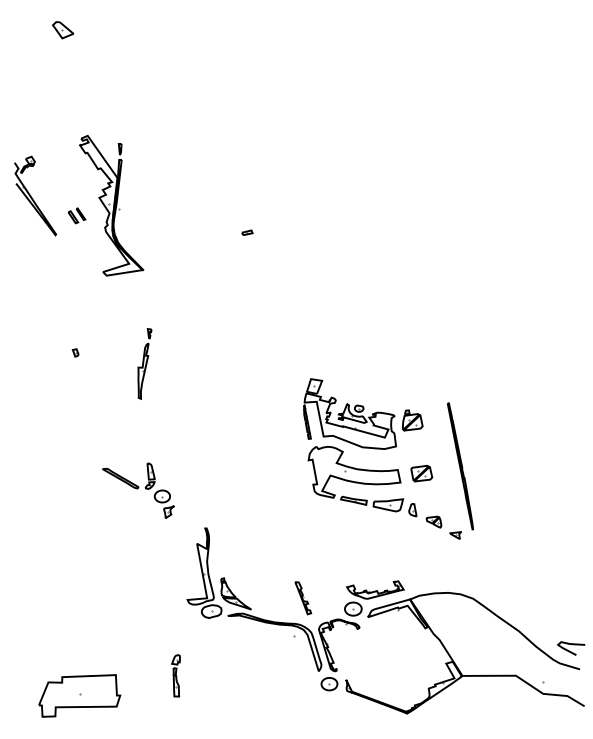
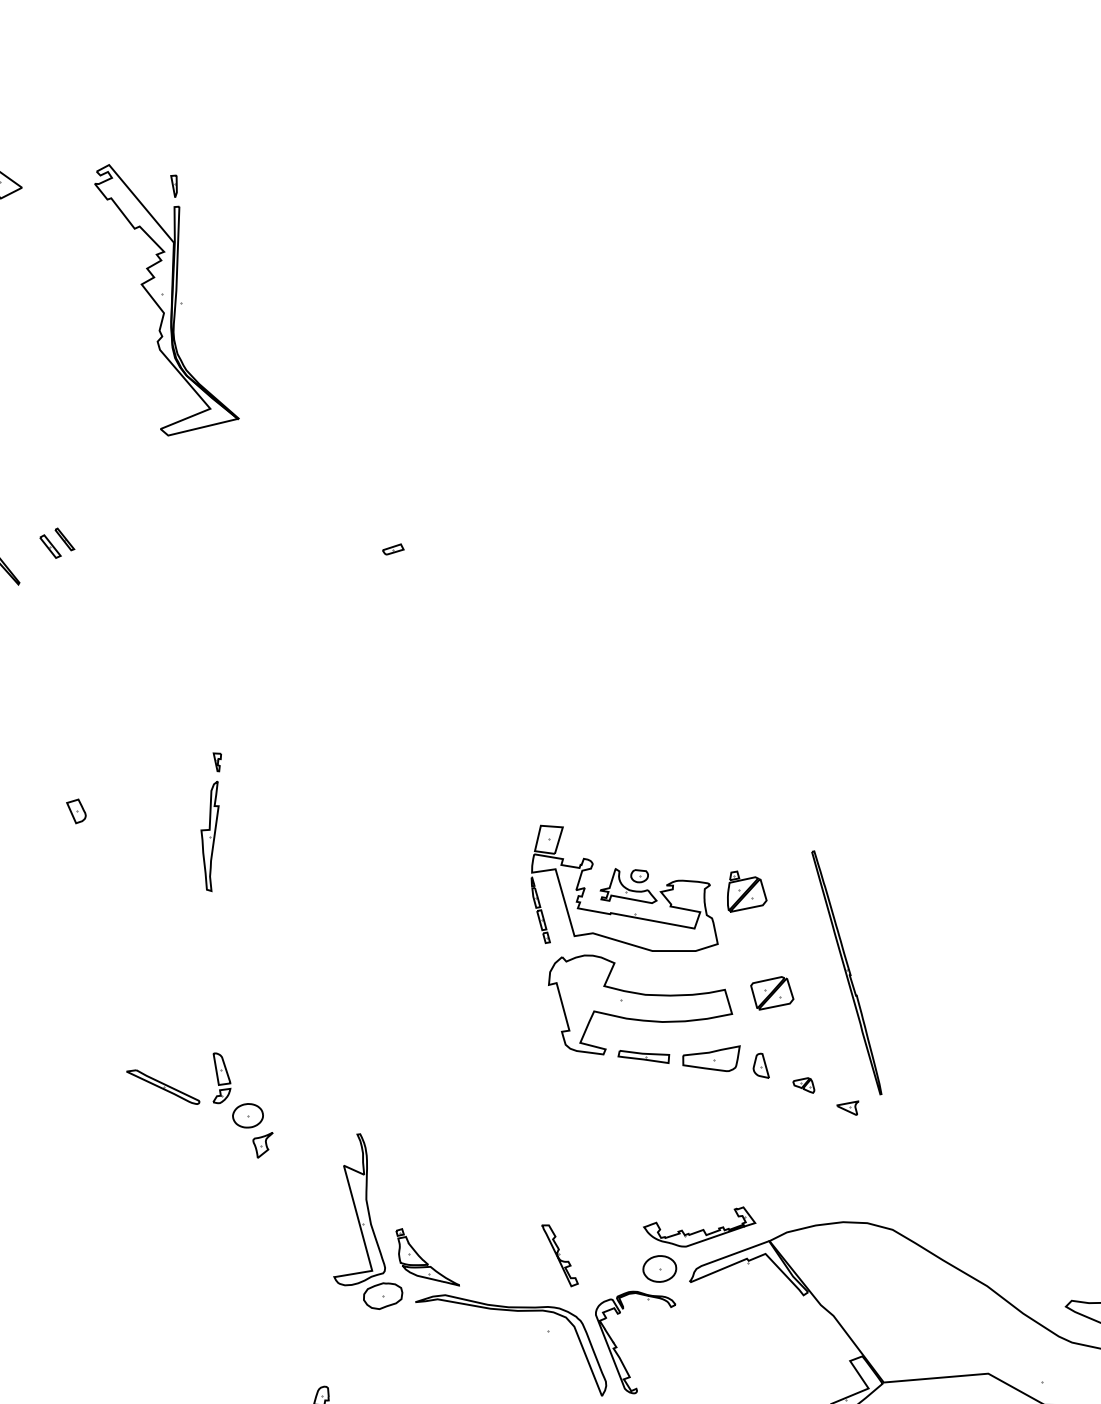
part: (111, 205) -> (166, 297), moved
part: (75, 352) -> (75, 810), size x1.6
part: (138, 490) -> (200, 1107), moved
part: (433, 521) -> (802, 1084), size x0.7

